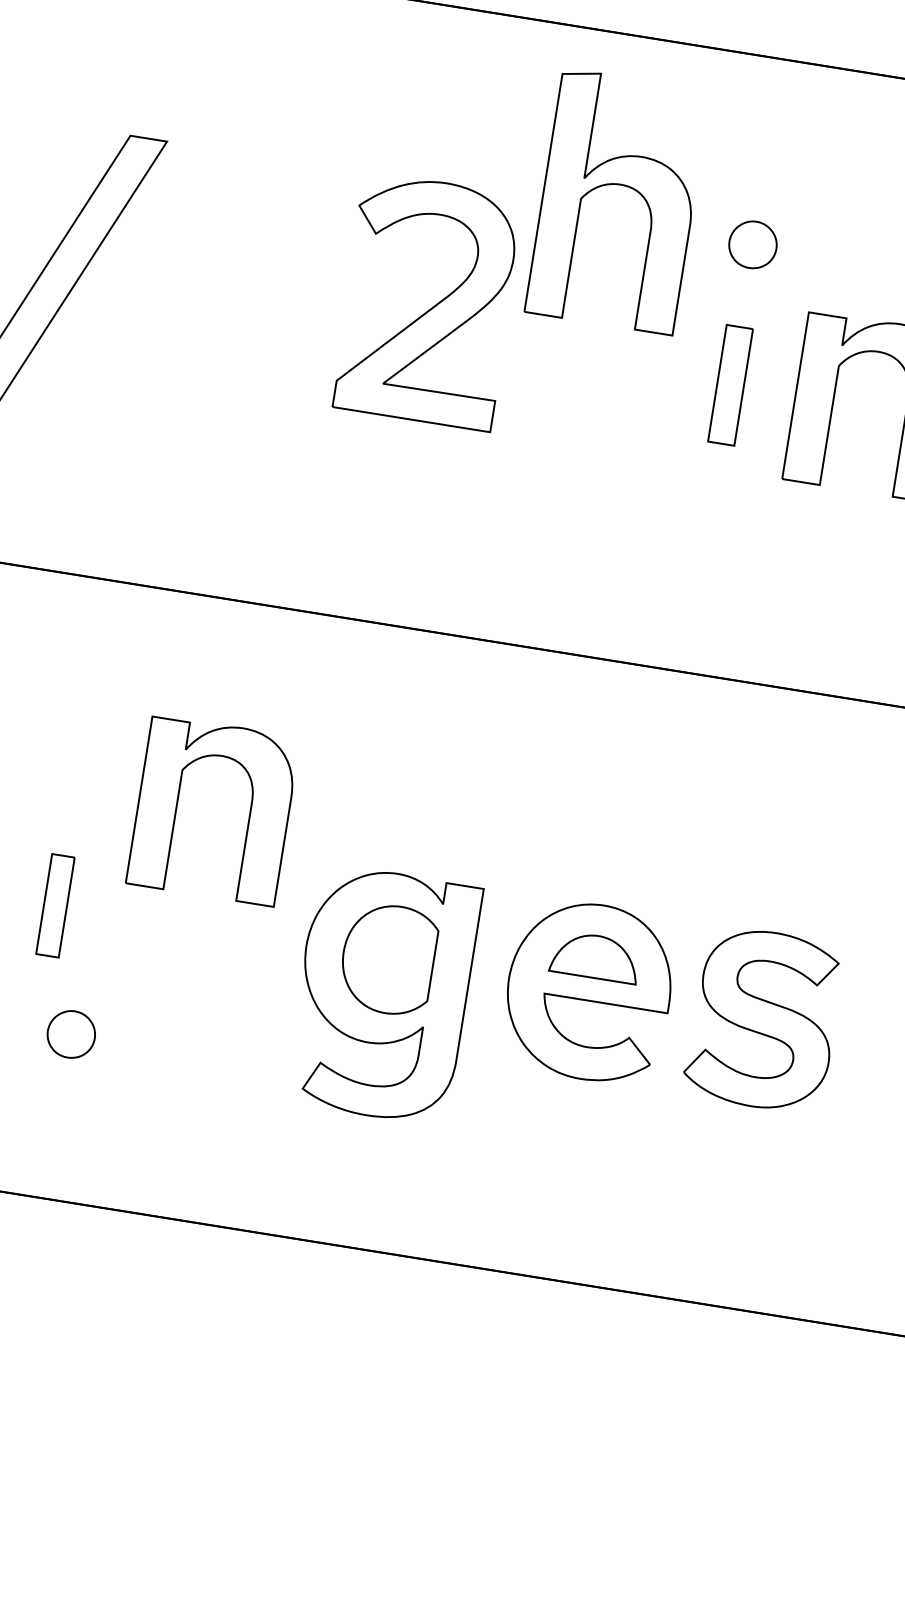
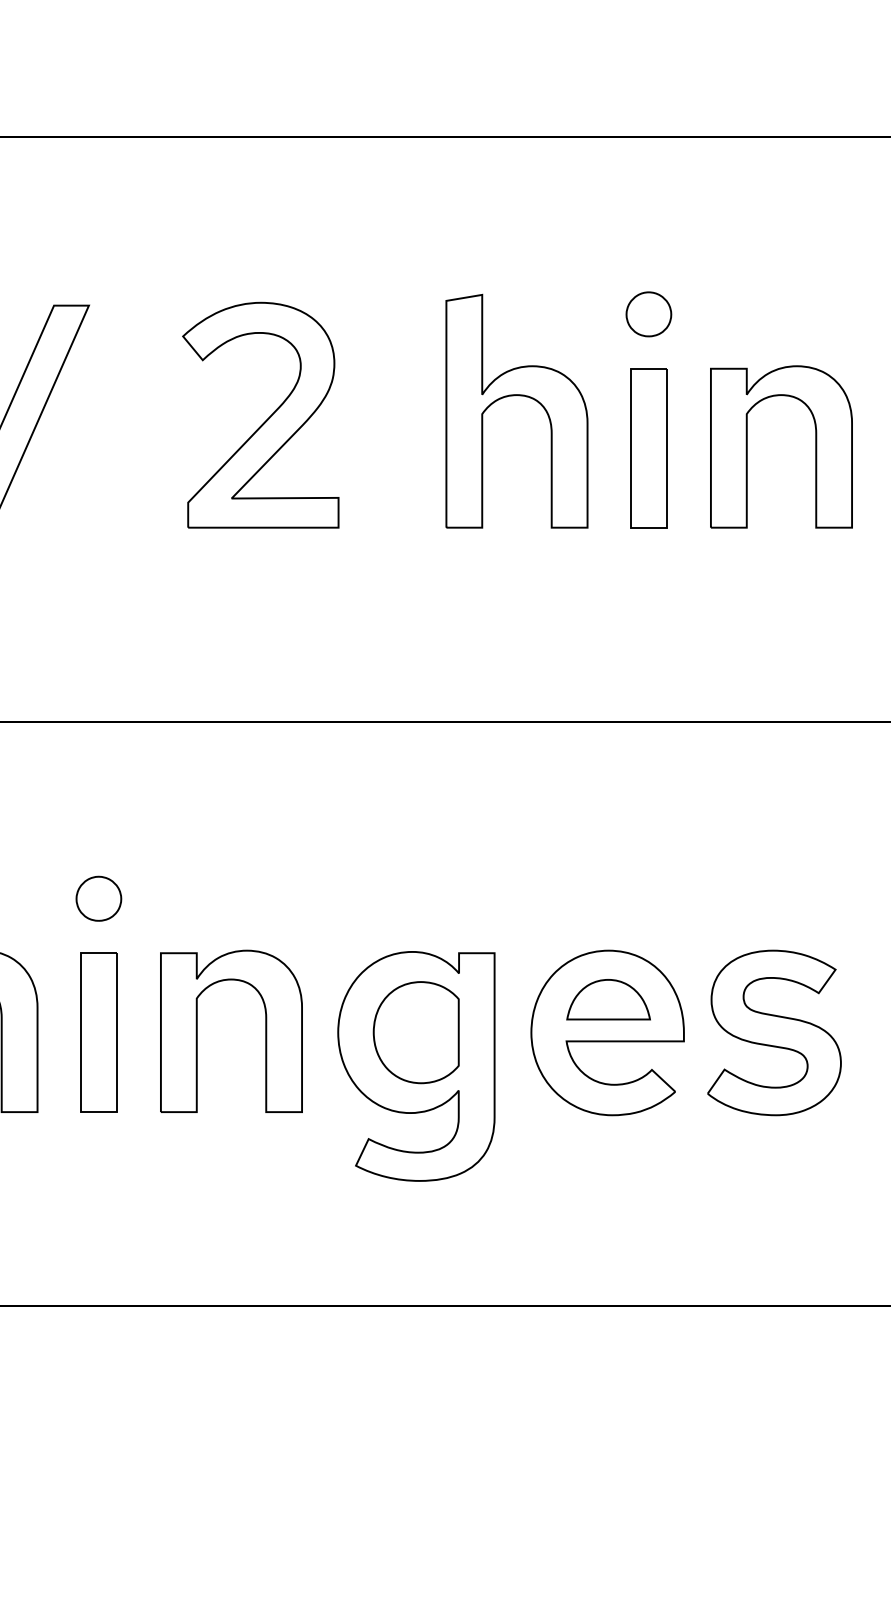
part: (617, 185) -> (514, 396), moved
part: (432, 306) -> (266, 419), moved
part: (730, 385) -> (648, 448), size x1.43
part: (177, 803) -> (197, 1030), moved
part: (55, 905) -> (98, 1032), size x1.67
part: (71, 1034) -> (98, 898), moved

